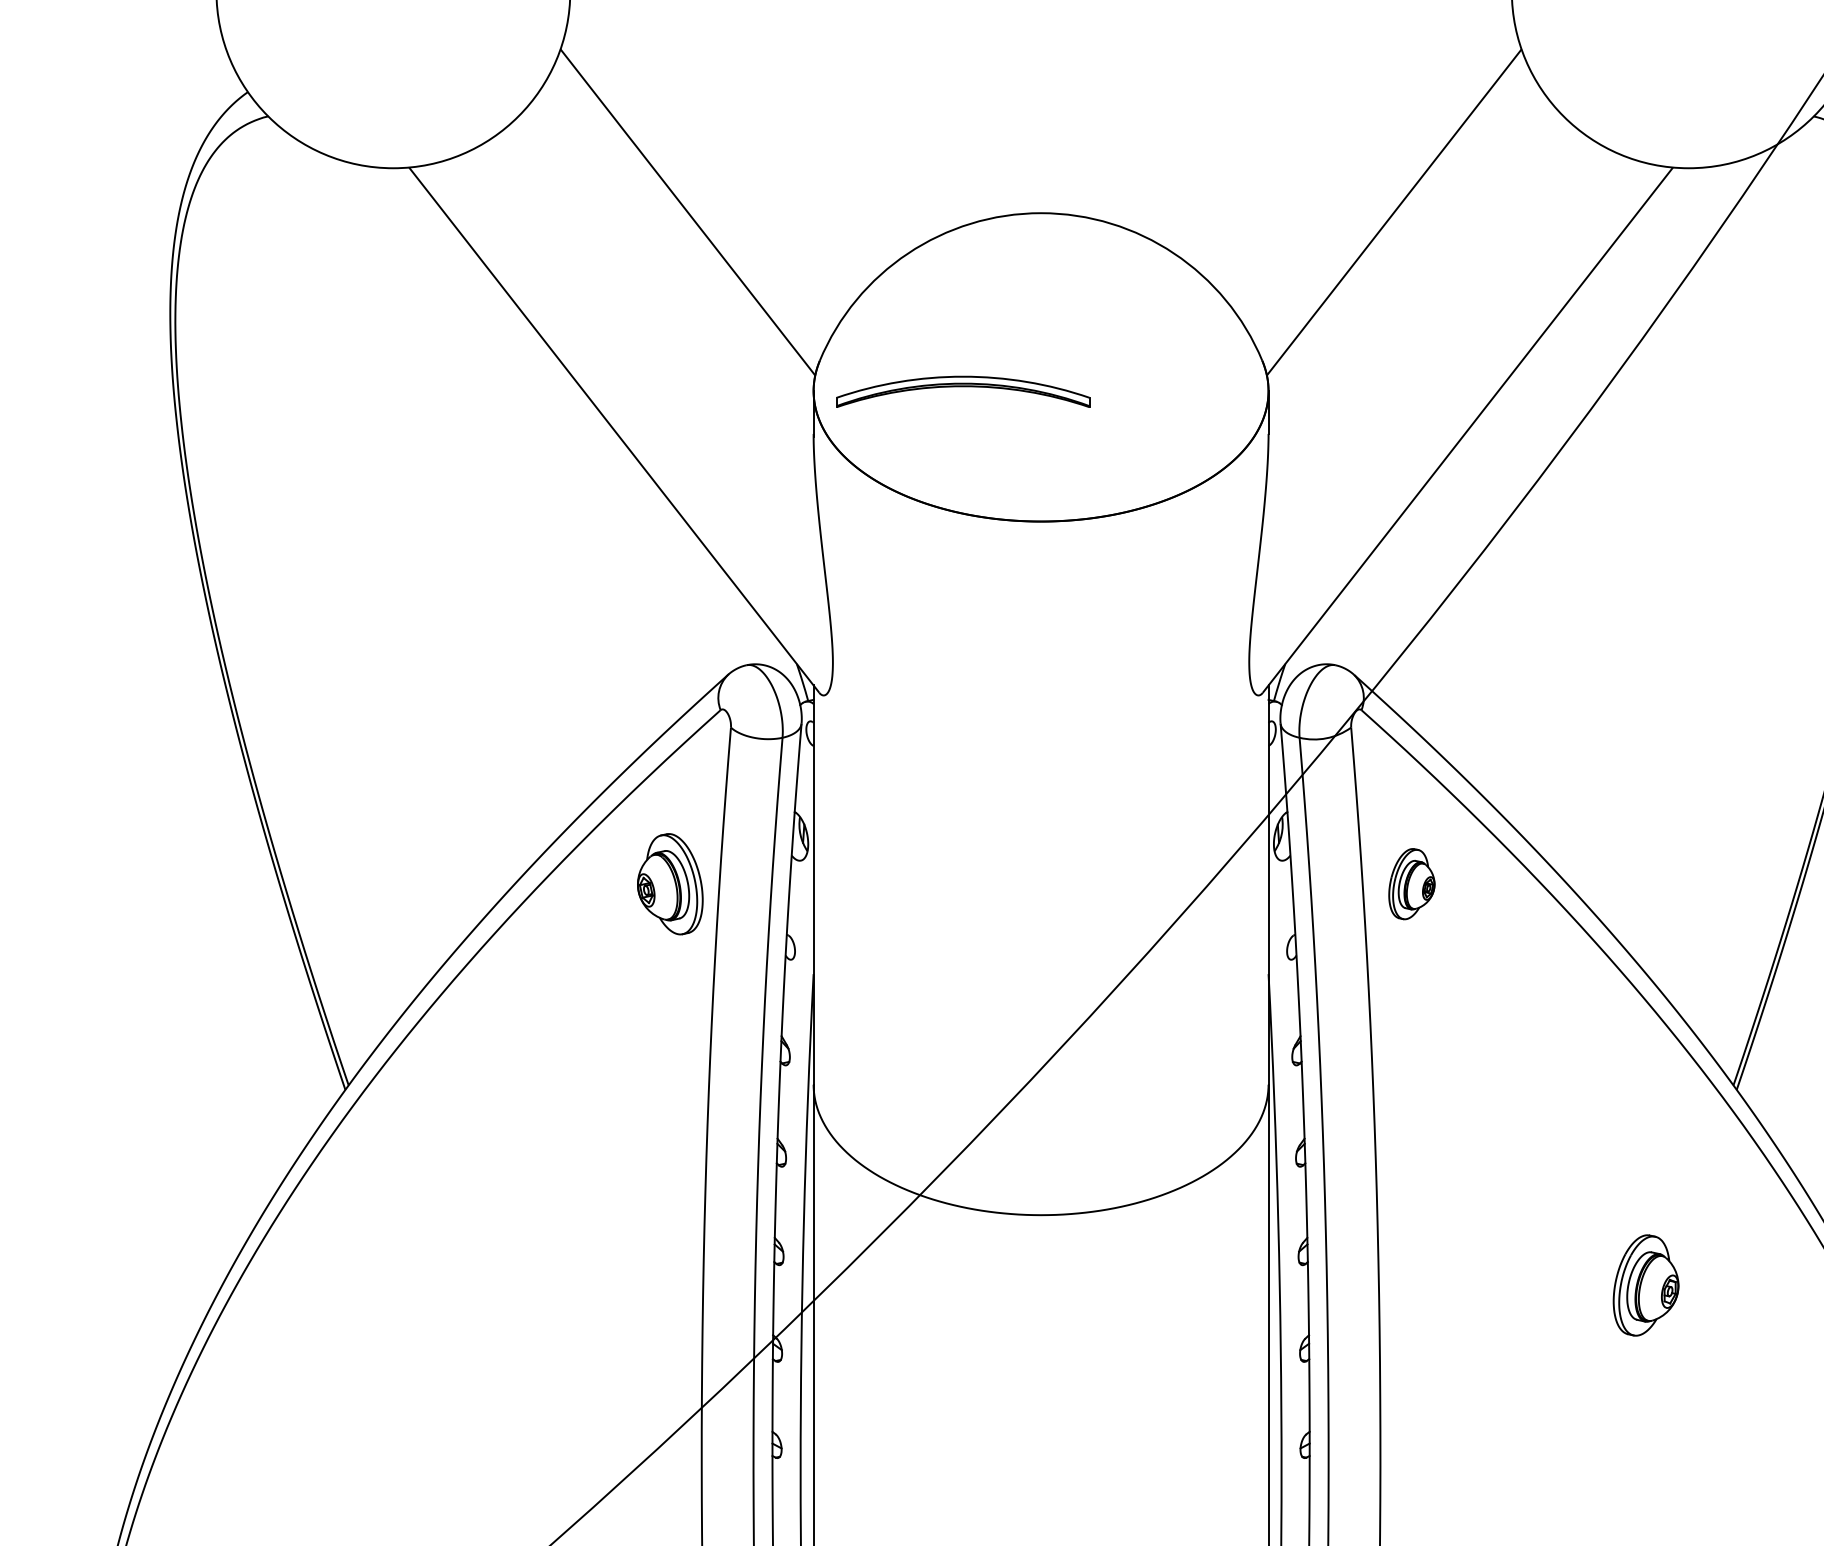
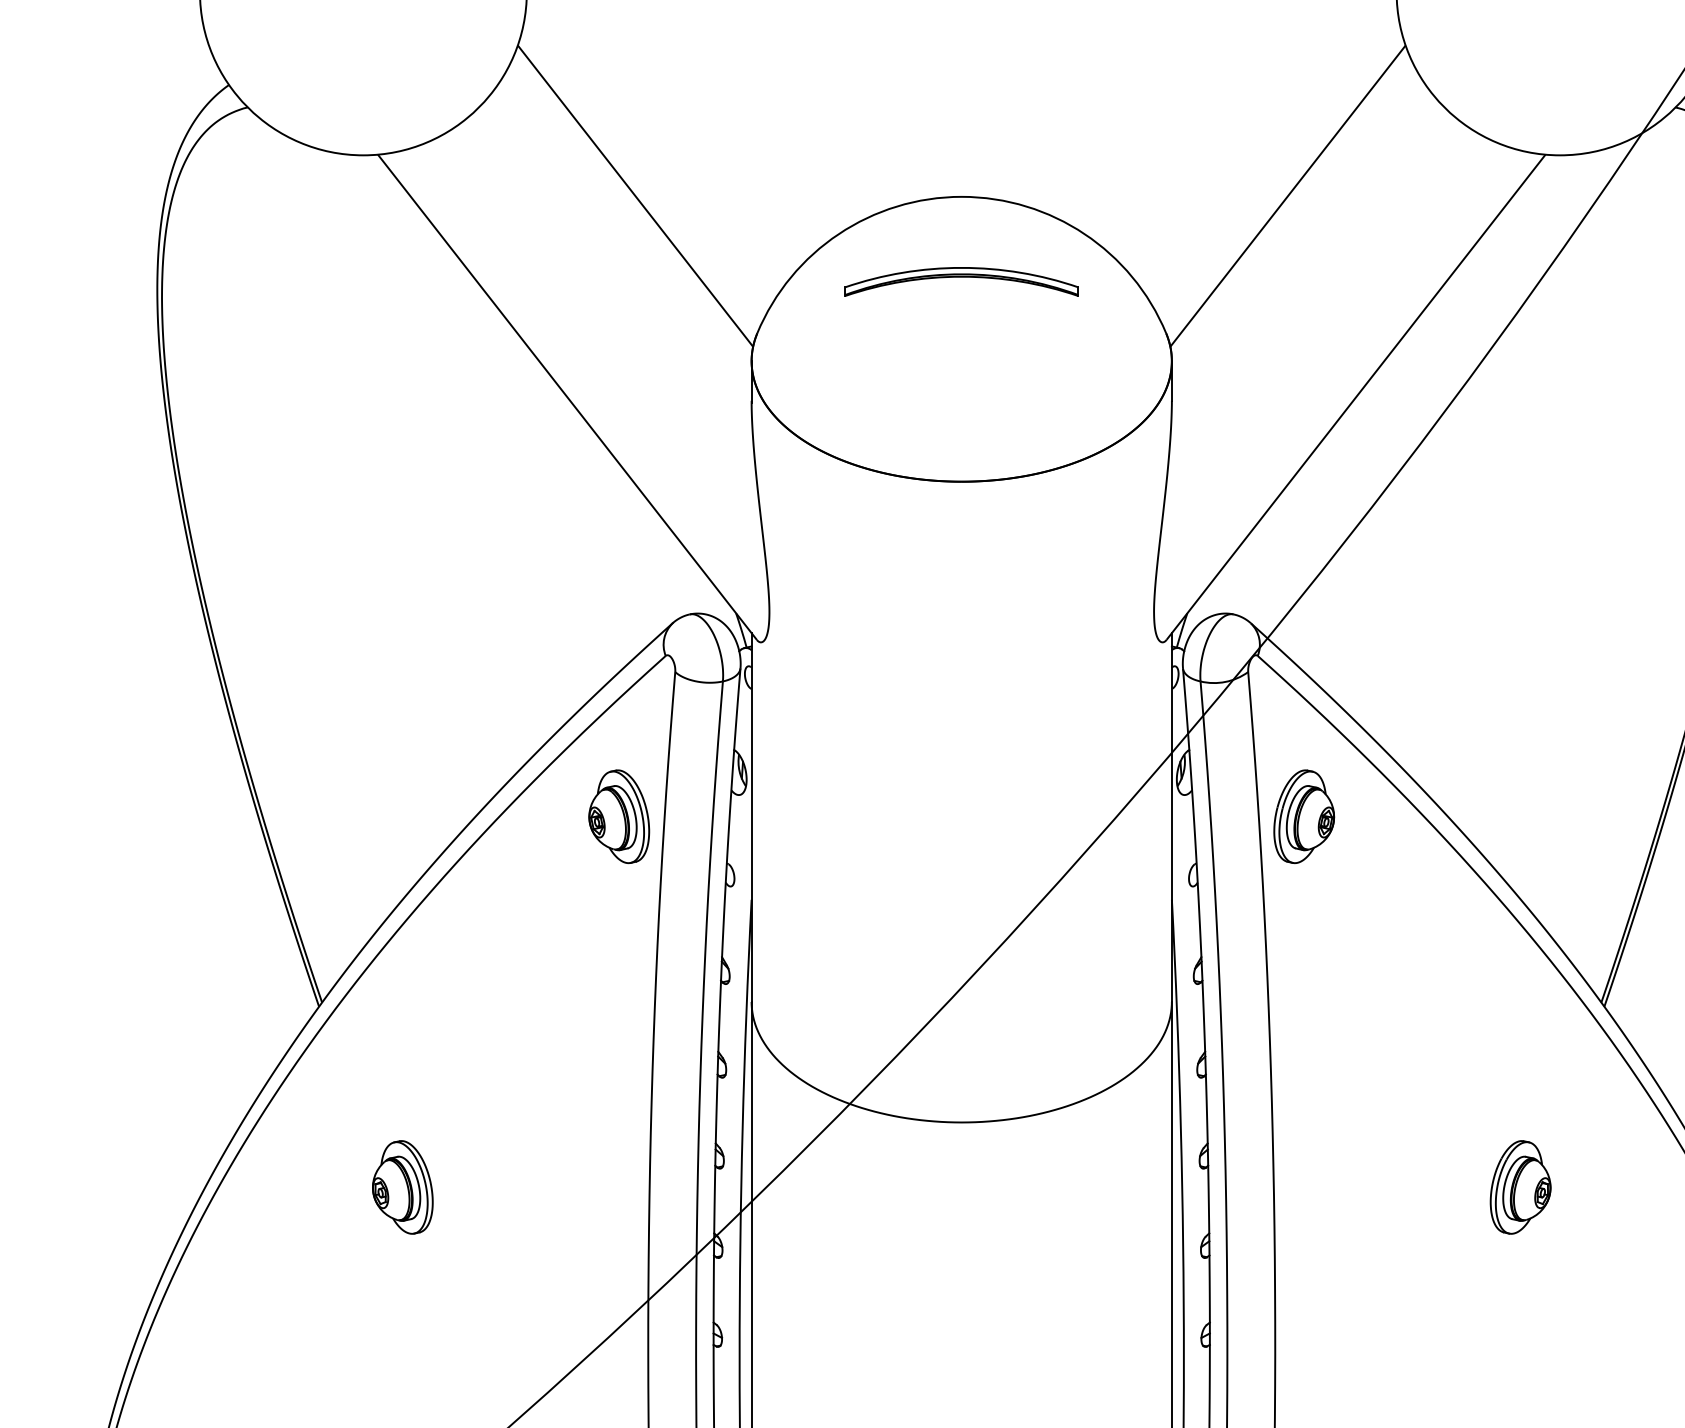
part: (962, 391) -> (961, 281), moved
part: (1412, 883) -> (1304, 816), size x1.43
part: (435, 1285) -> (402, 1187), added

